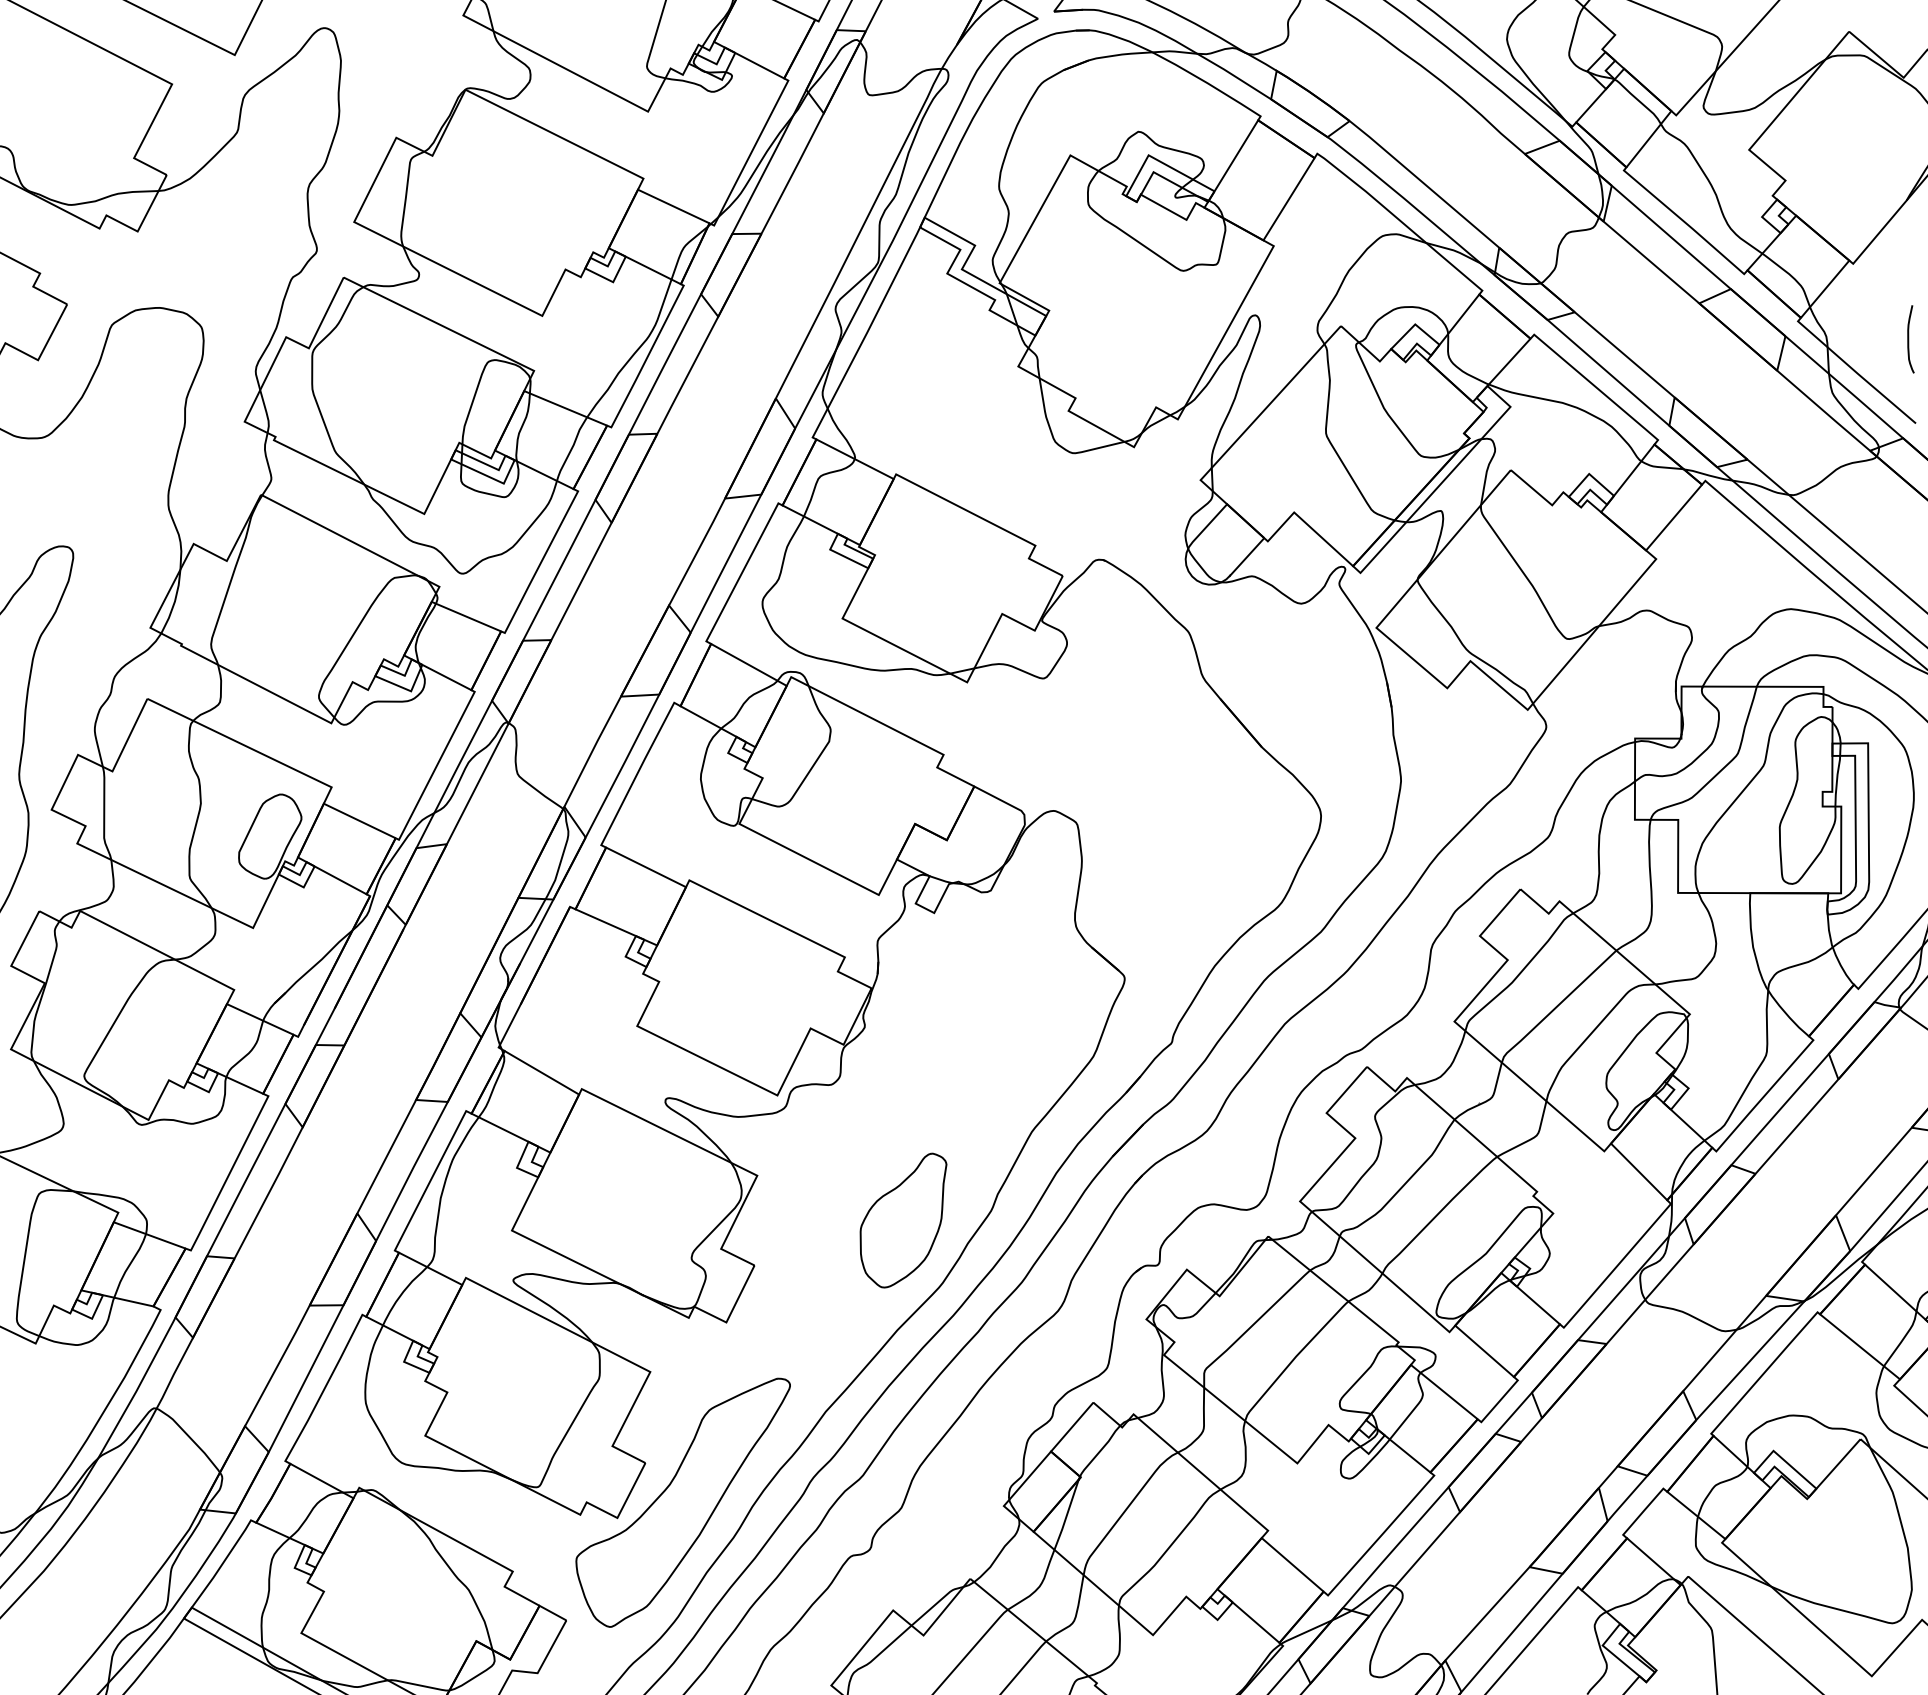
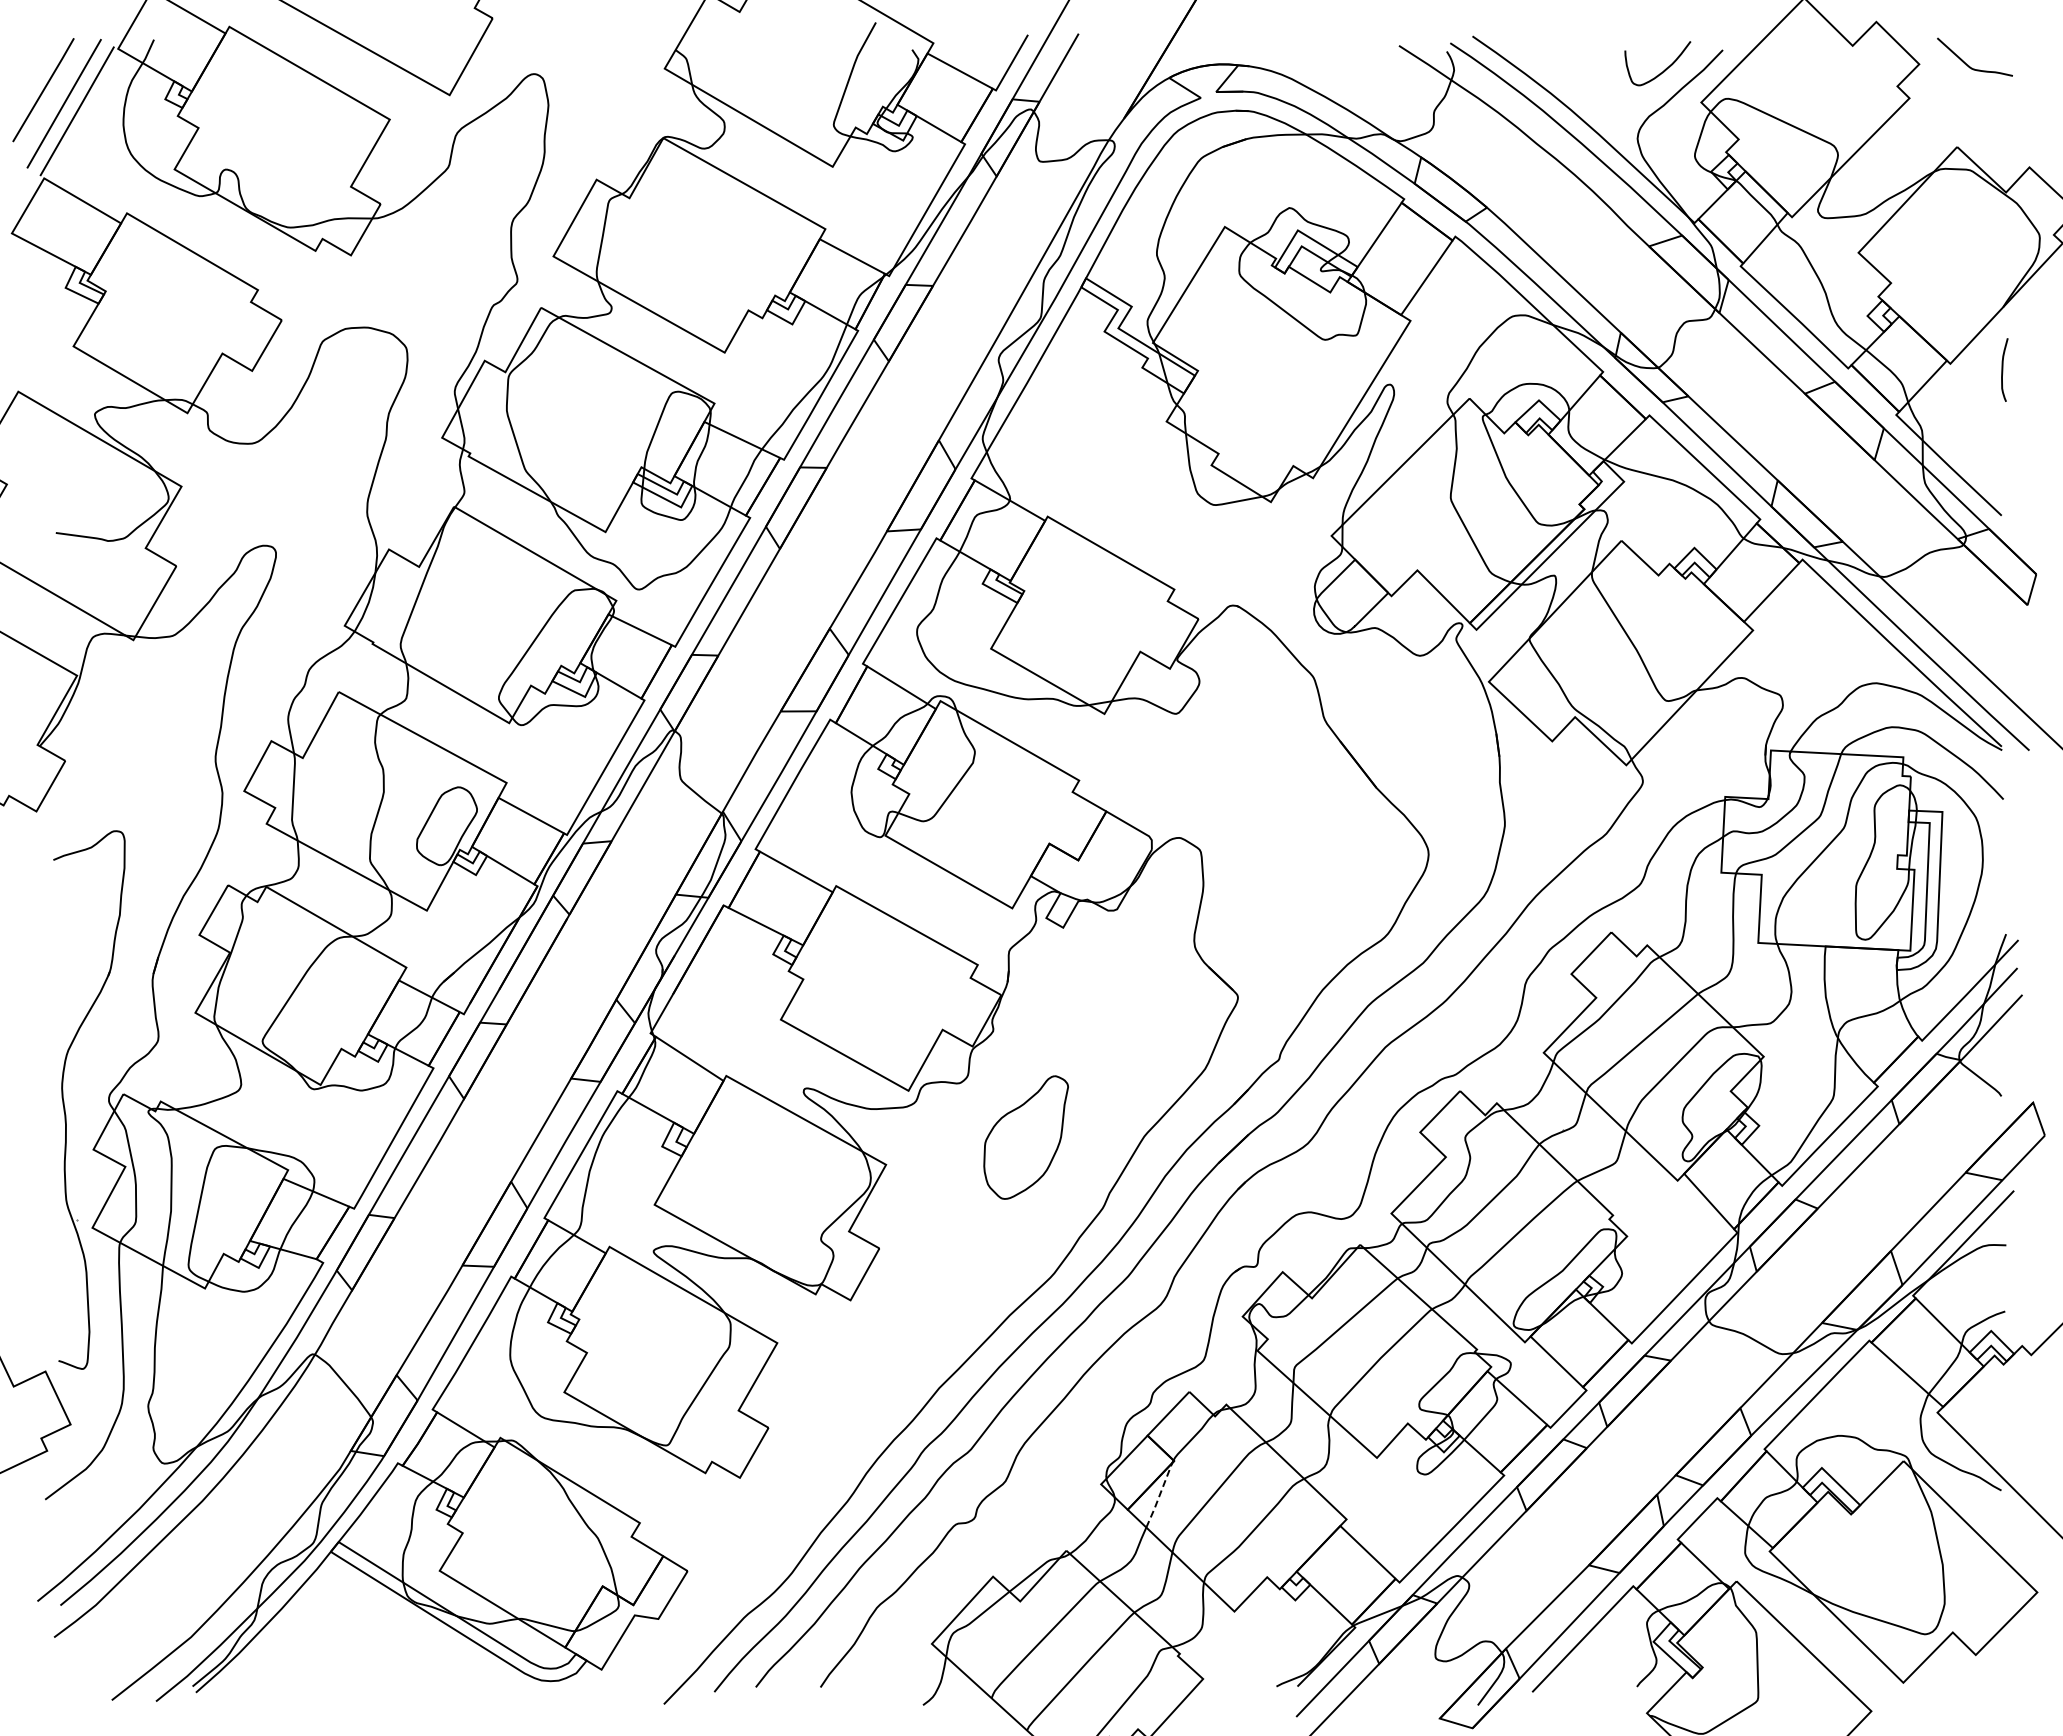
curve: (1909, 338) -> (2003, 369), moved
part: (903, 1220) -> (1025, 1137), moved
part: (683, 1503) -> (802, 1467), removed
line: (1066, 1514) -> (1159, 1495), solid -> dashed

